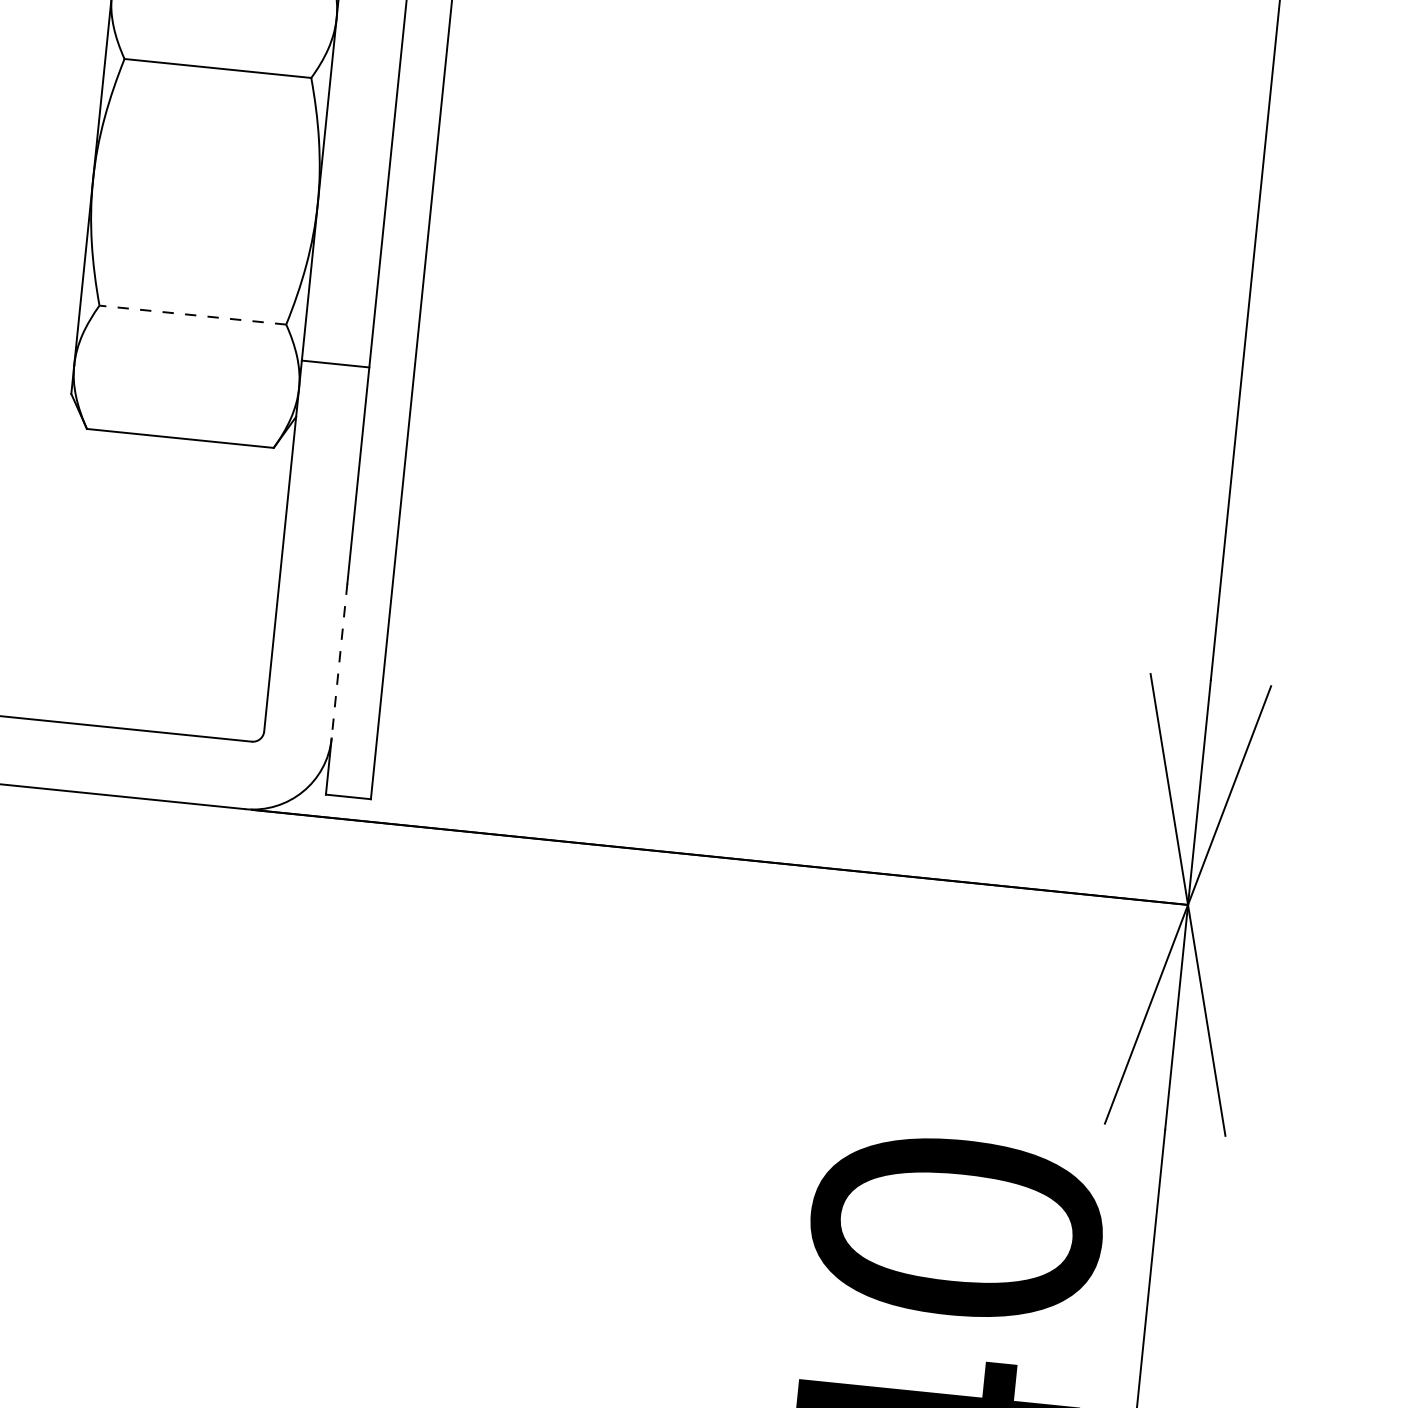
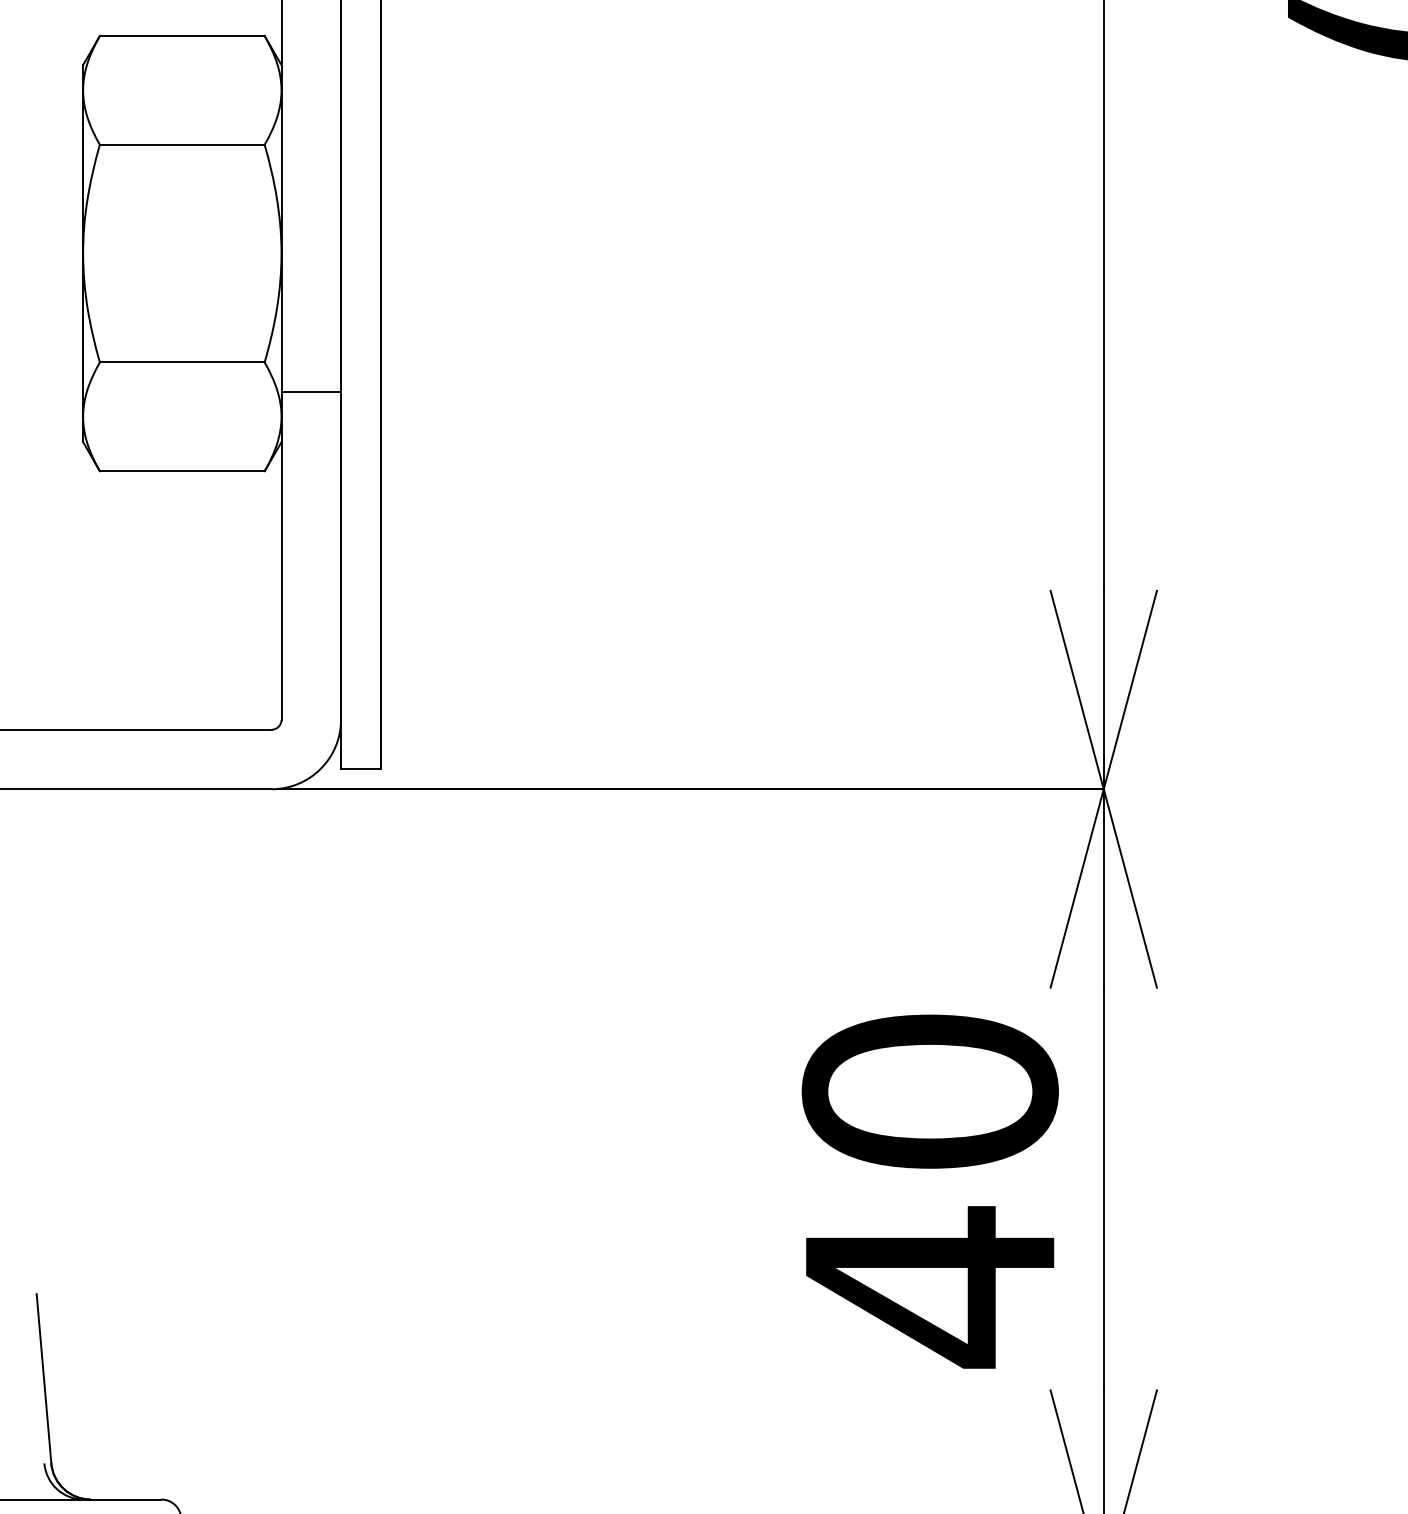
line: (191, 315) -> (181, 362), dashed -> solid
line: (339, 662) -> (341, 652), dashed -> solid

